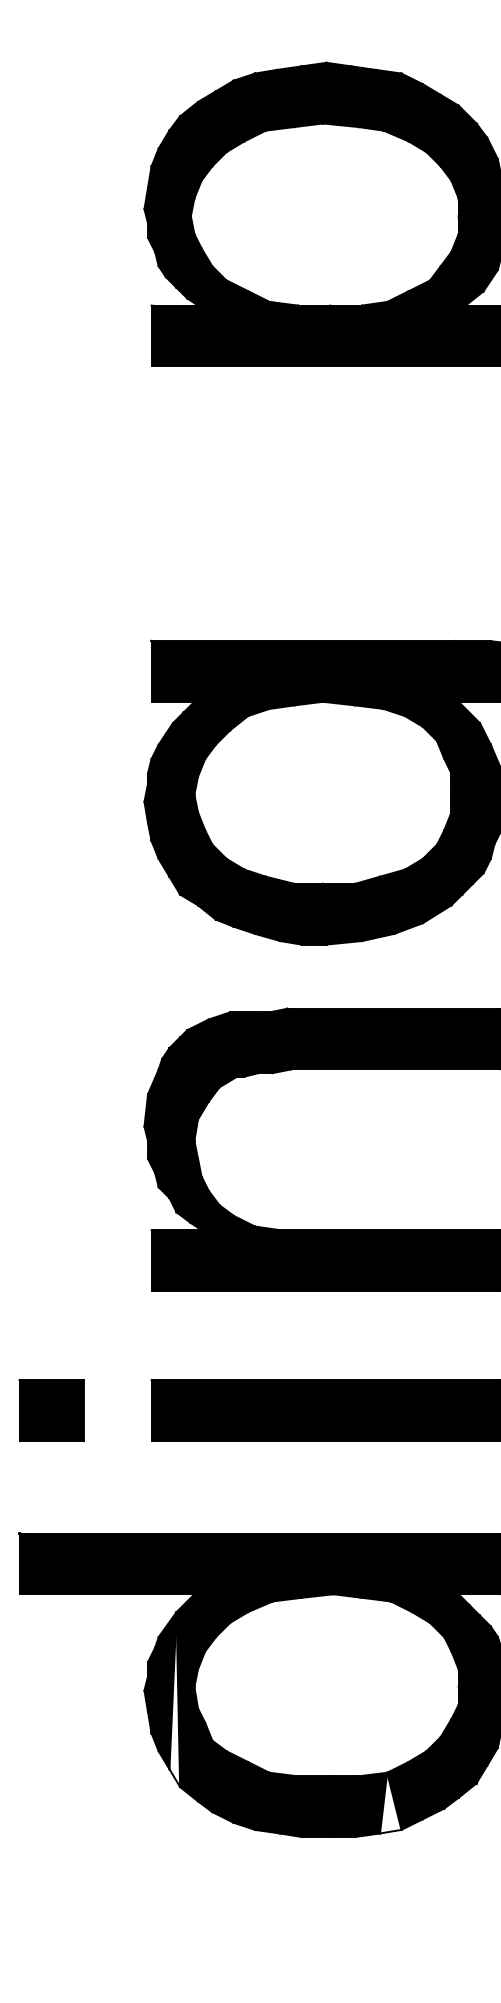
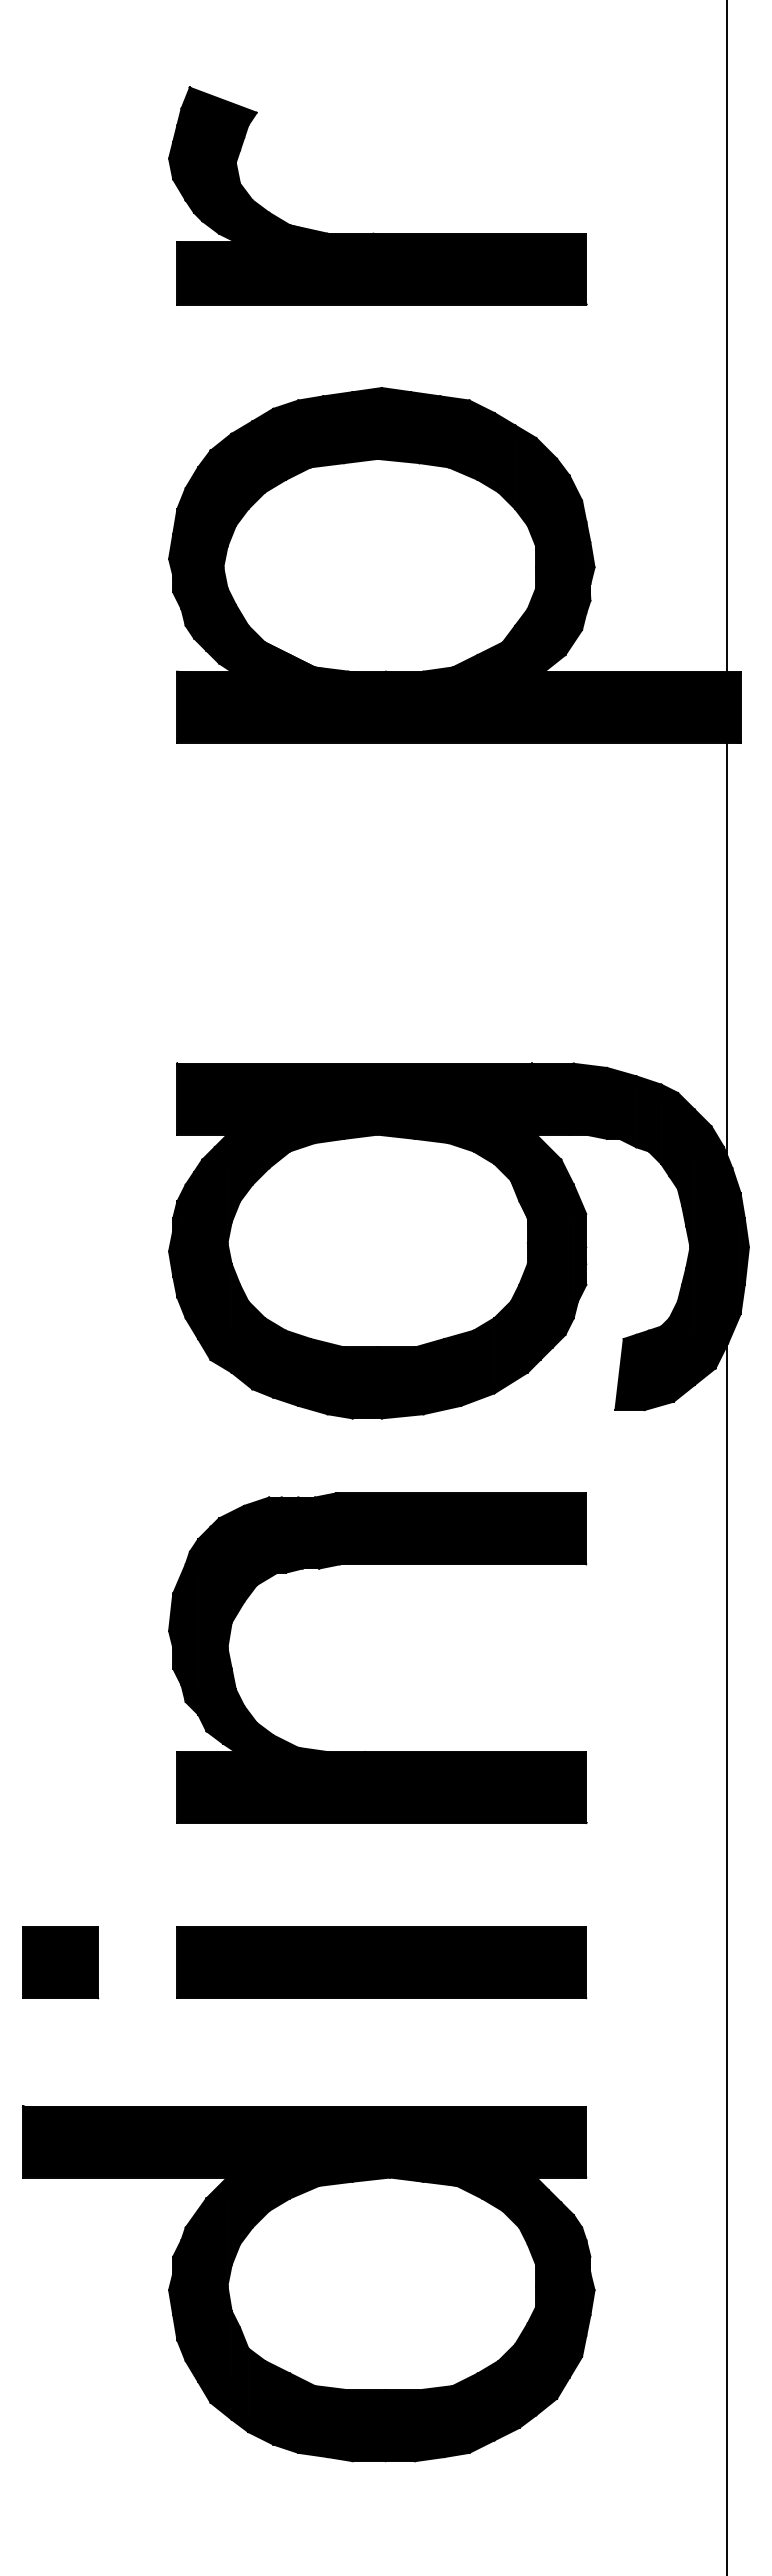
fill: (174, 1699) -> (204, 2300), added
fill: (390, 1803) -> (456, 2421), added

